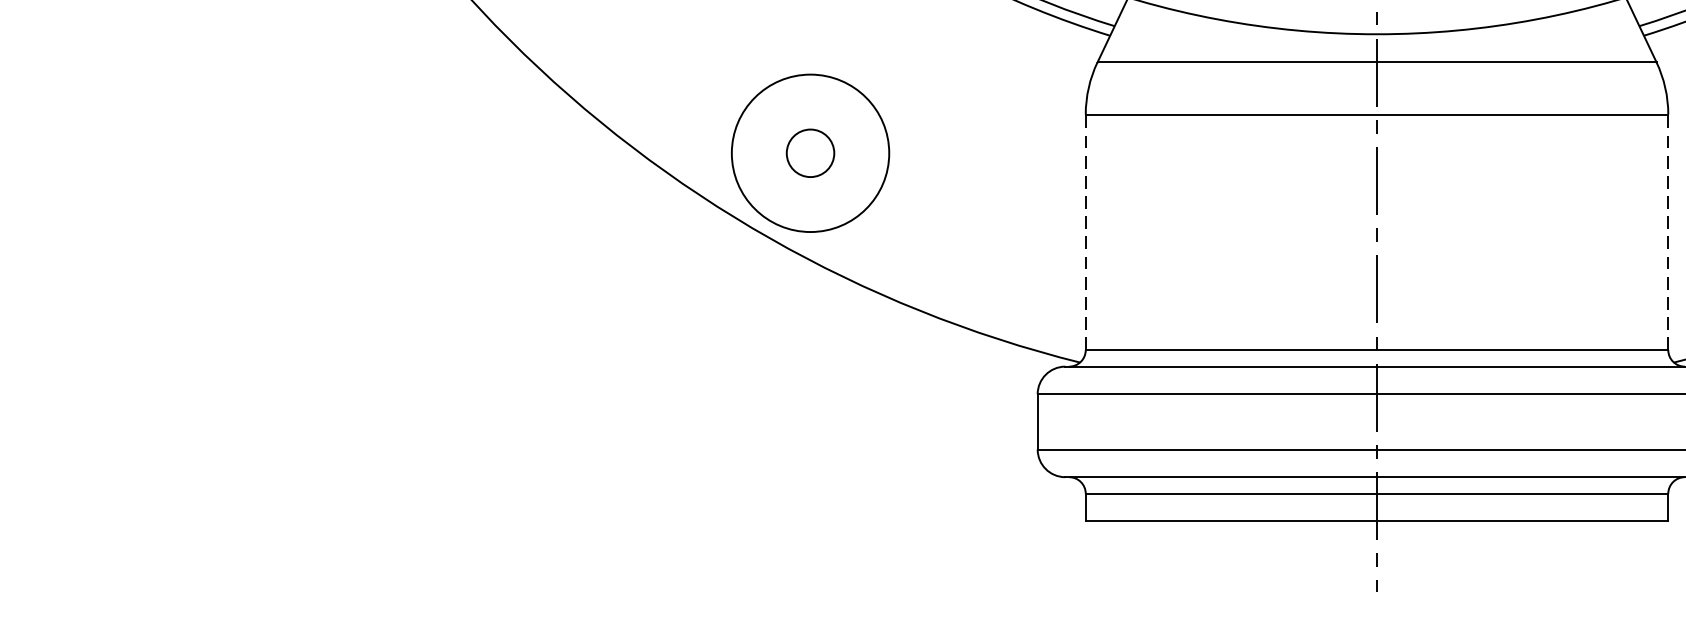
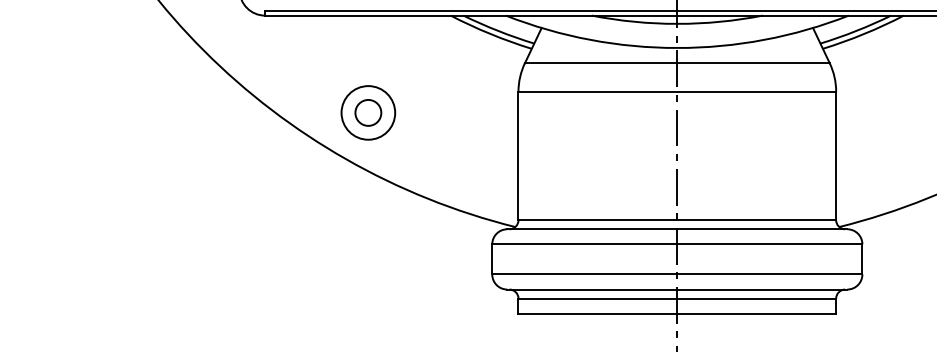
circle: (810, 152) -> (368, 112), size x0.62
line: (1085, 231) -> (518, 155), dashed -> solid
line: (1668, 231) -> (836, 155), dashed -> solid

